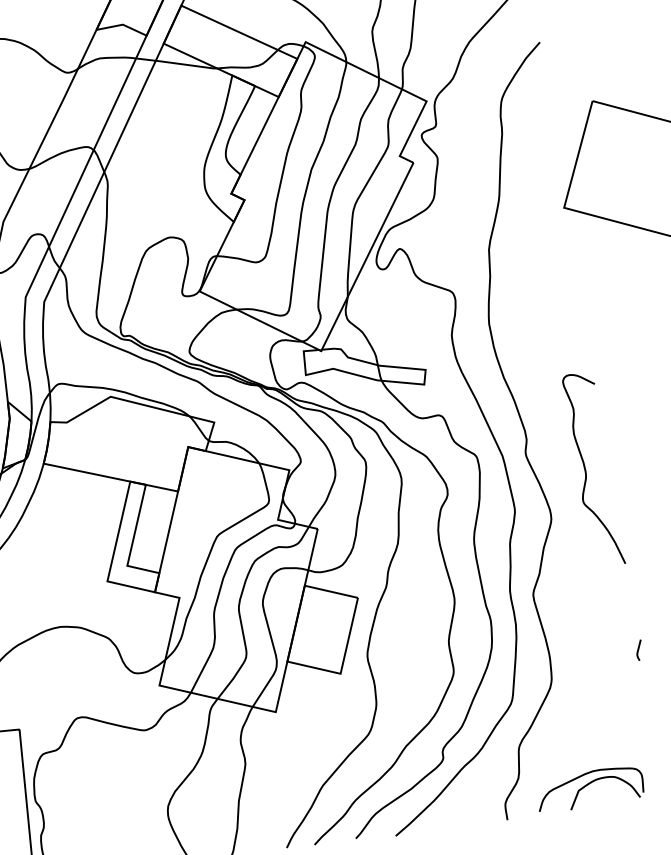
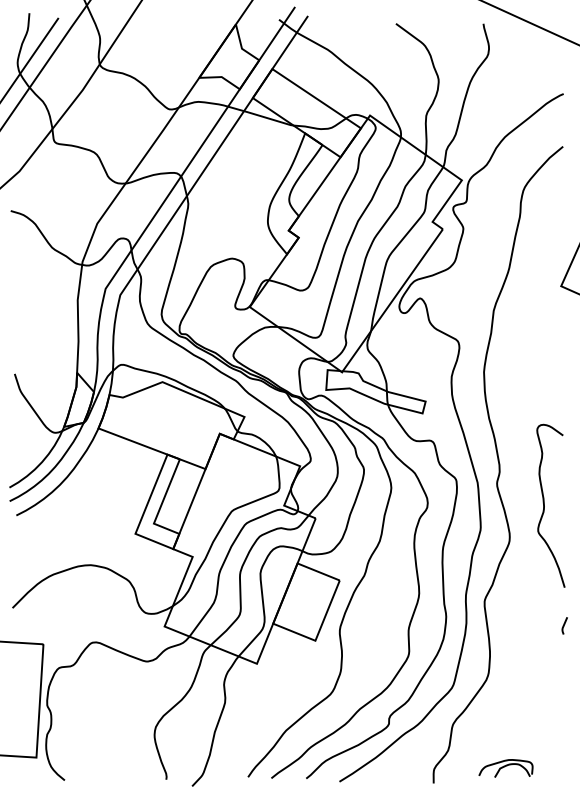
line: (638, 649) -> (564, 625), moved
part: (589, 788) -> (505, 768), size x0.6

